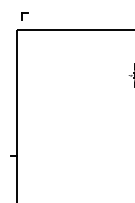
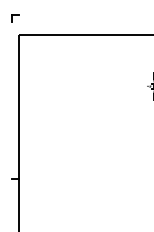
part: (24, 16) -> (15, 18), moved

